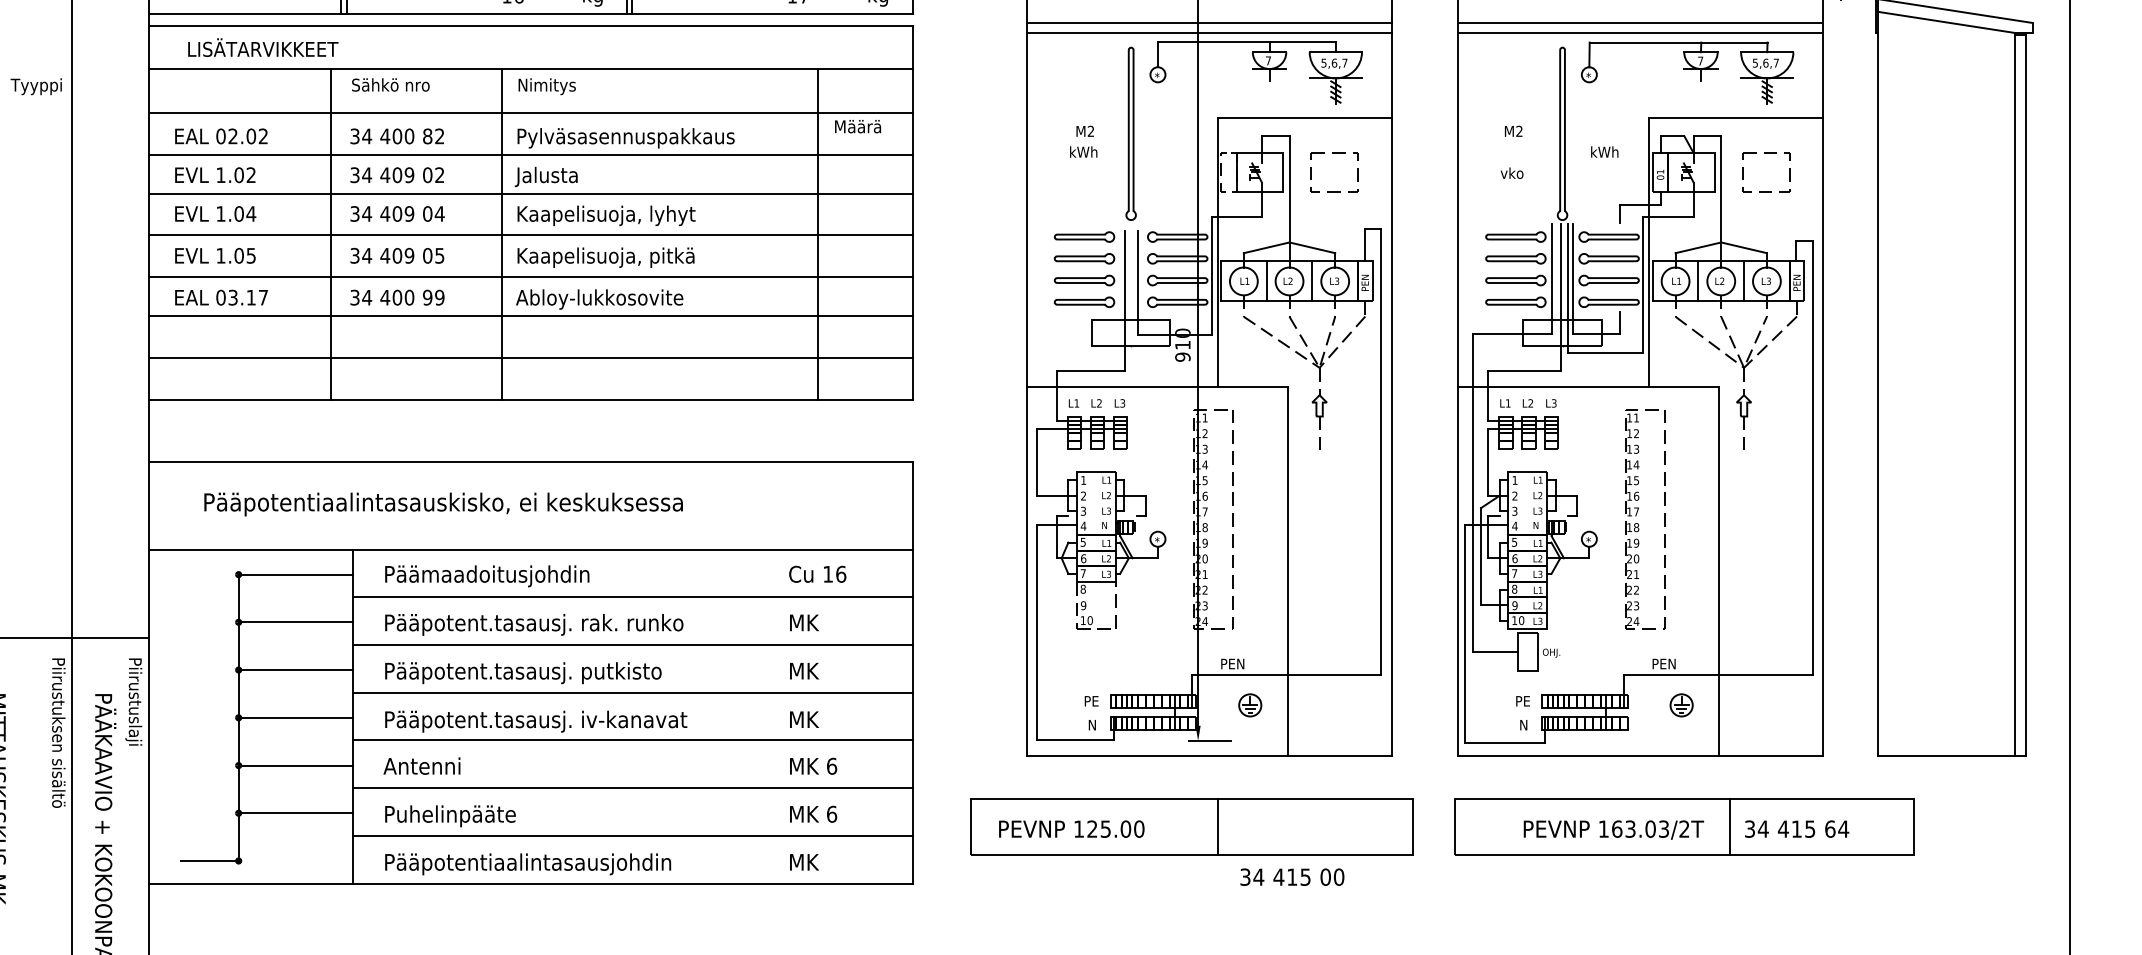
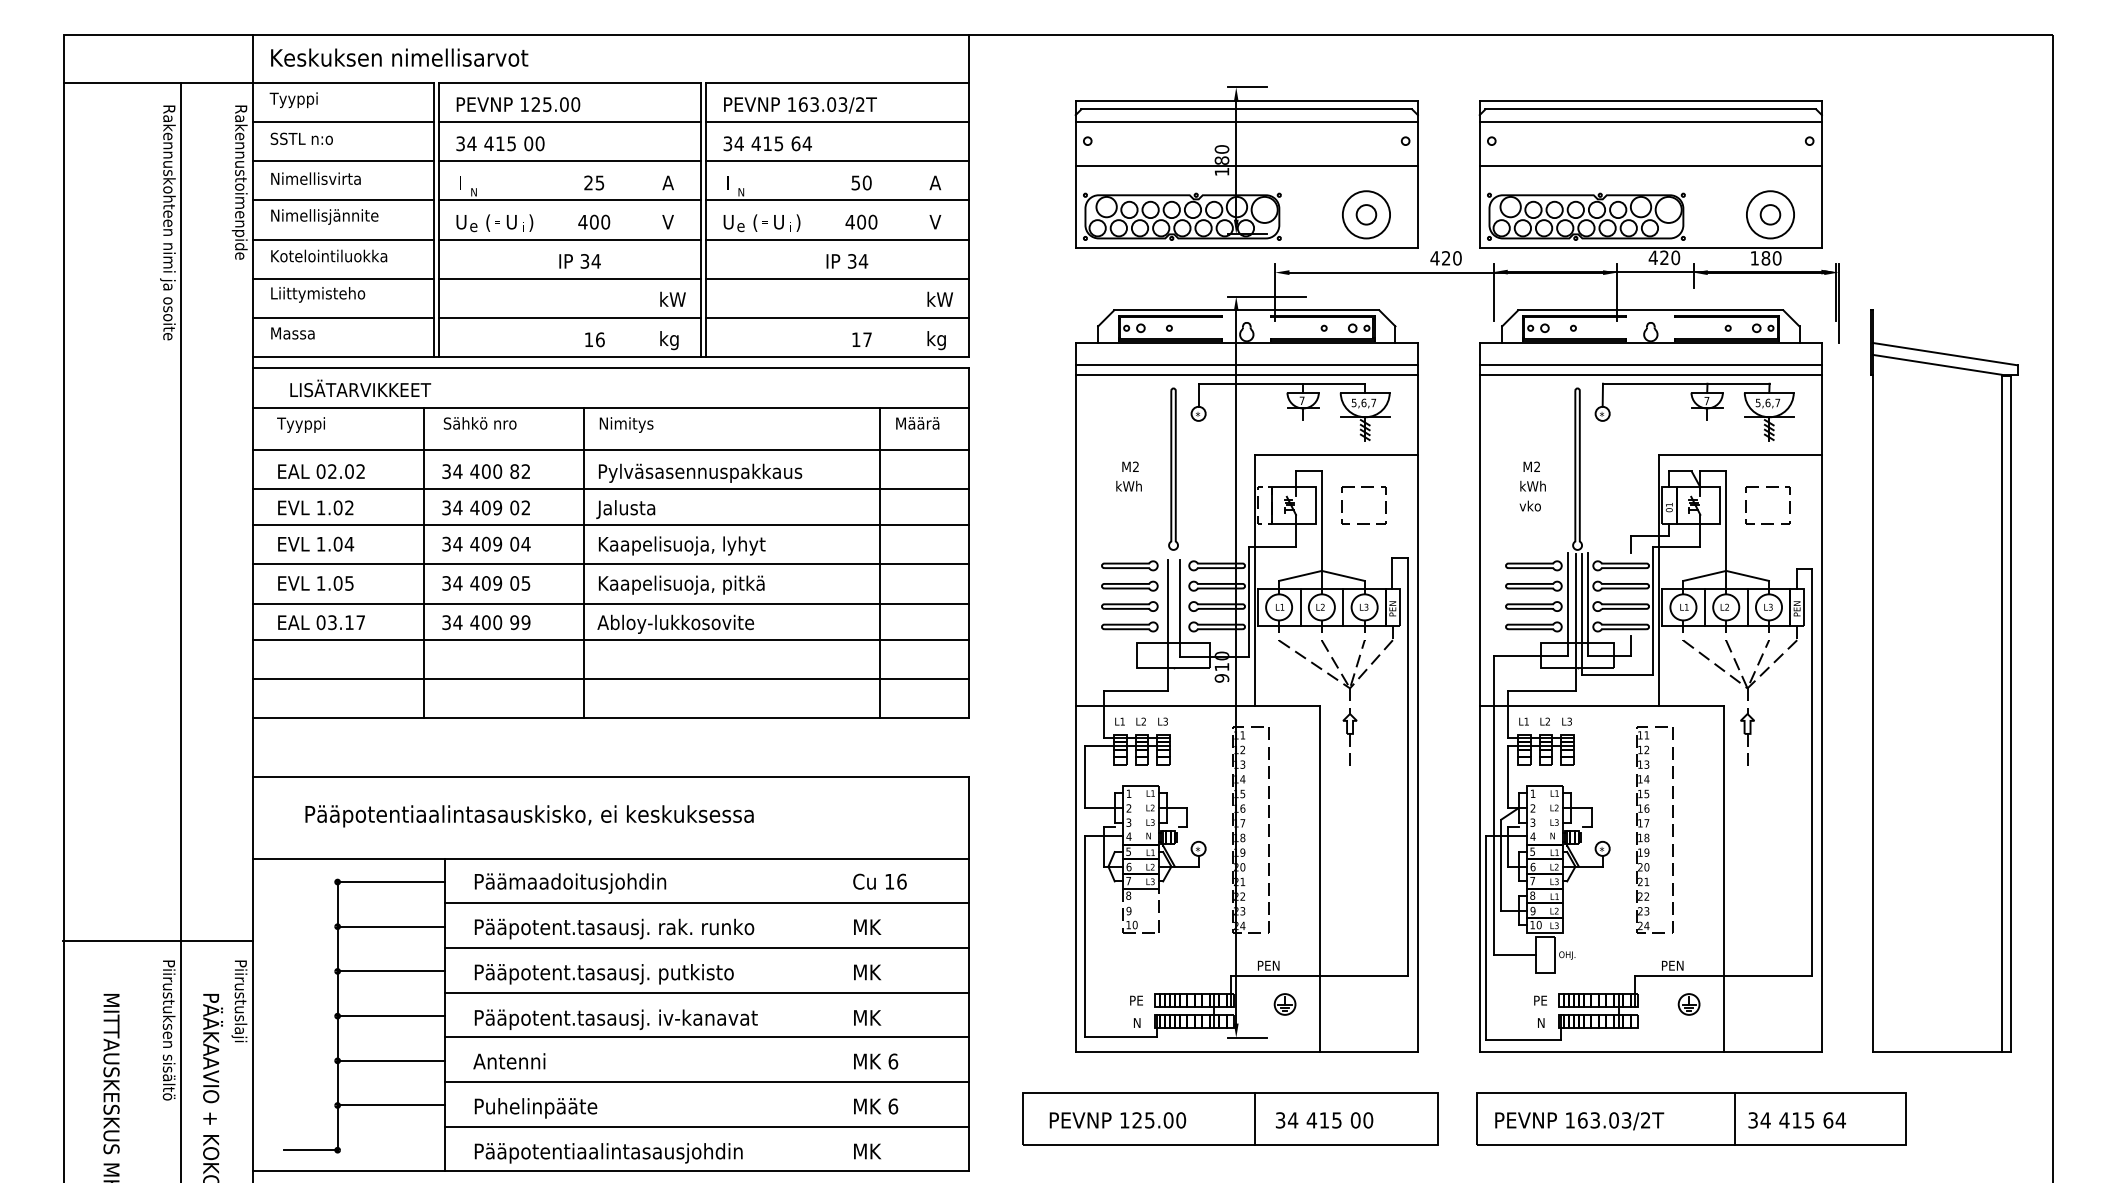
text: (35, 86) -> (300, 424), moved
text: (857, 126) -> (917, 423), moved
text: (1604, 151) -> (1532, 485), moved
text: (1613, 830) -> (1579, 1121), moved
text: (1292, 877) -> (1324, 1120), moved

